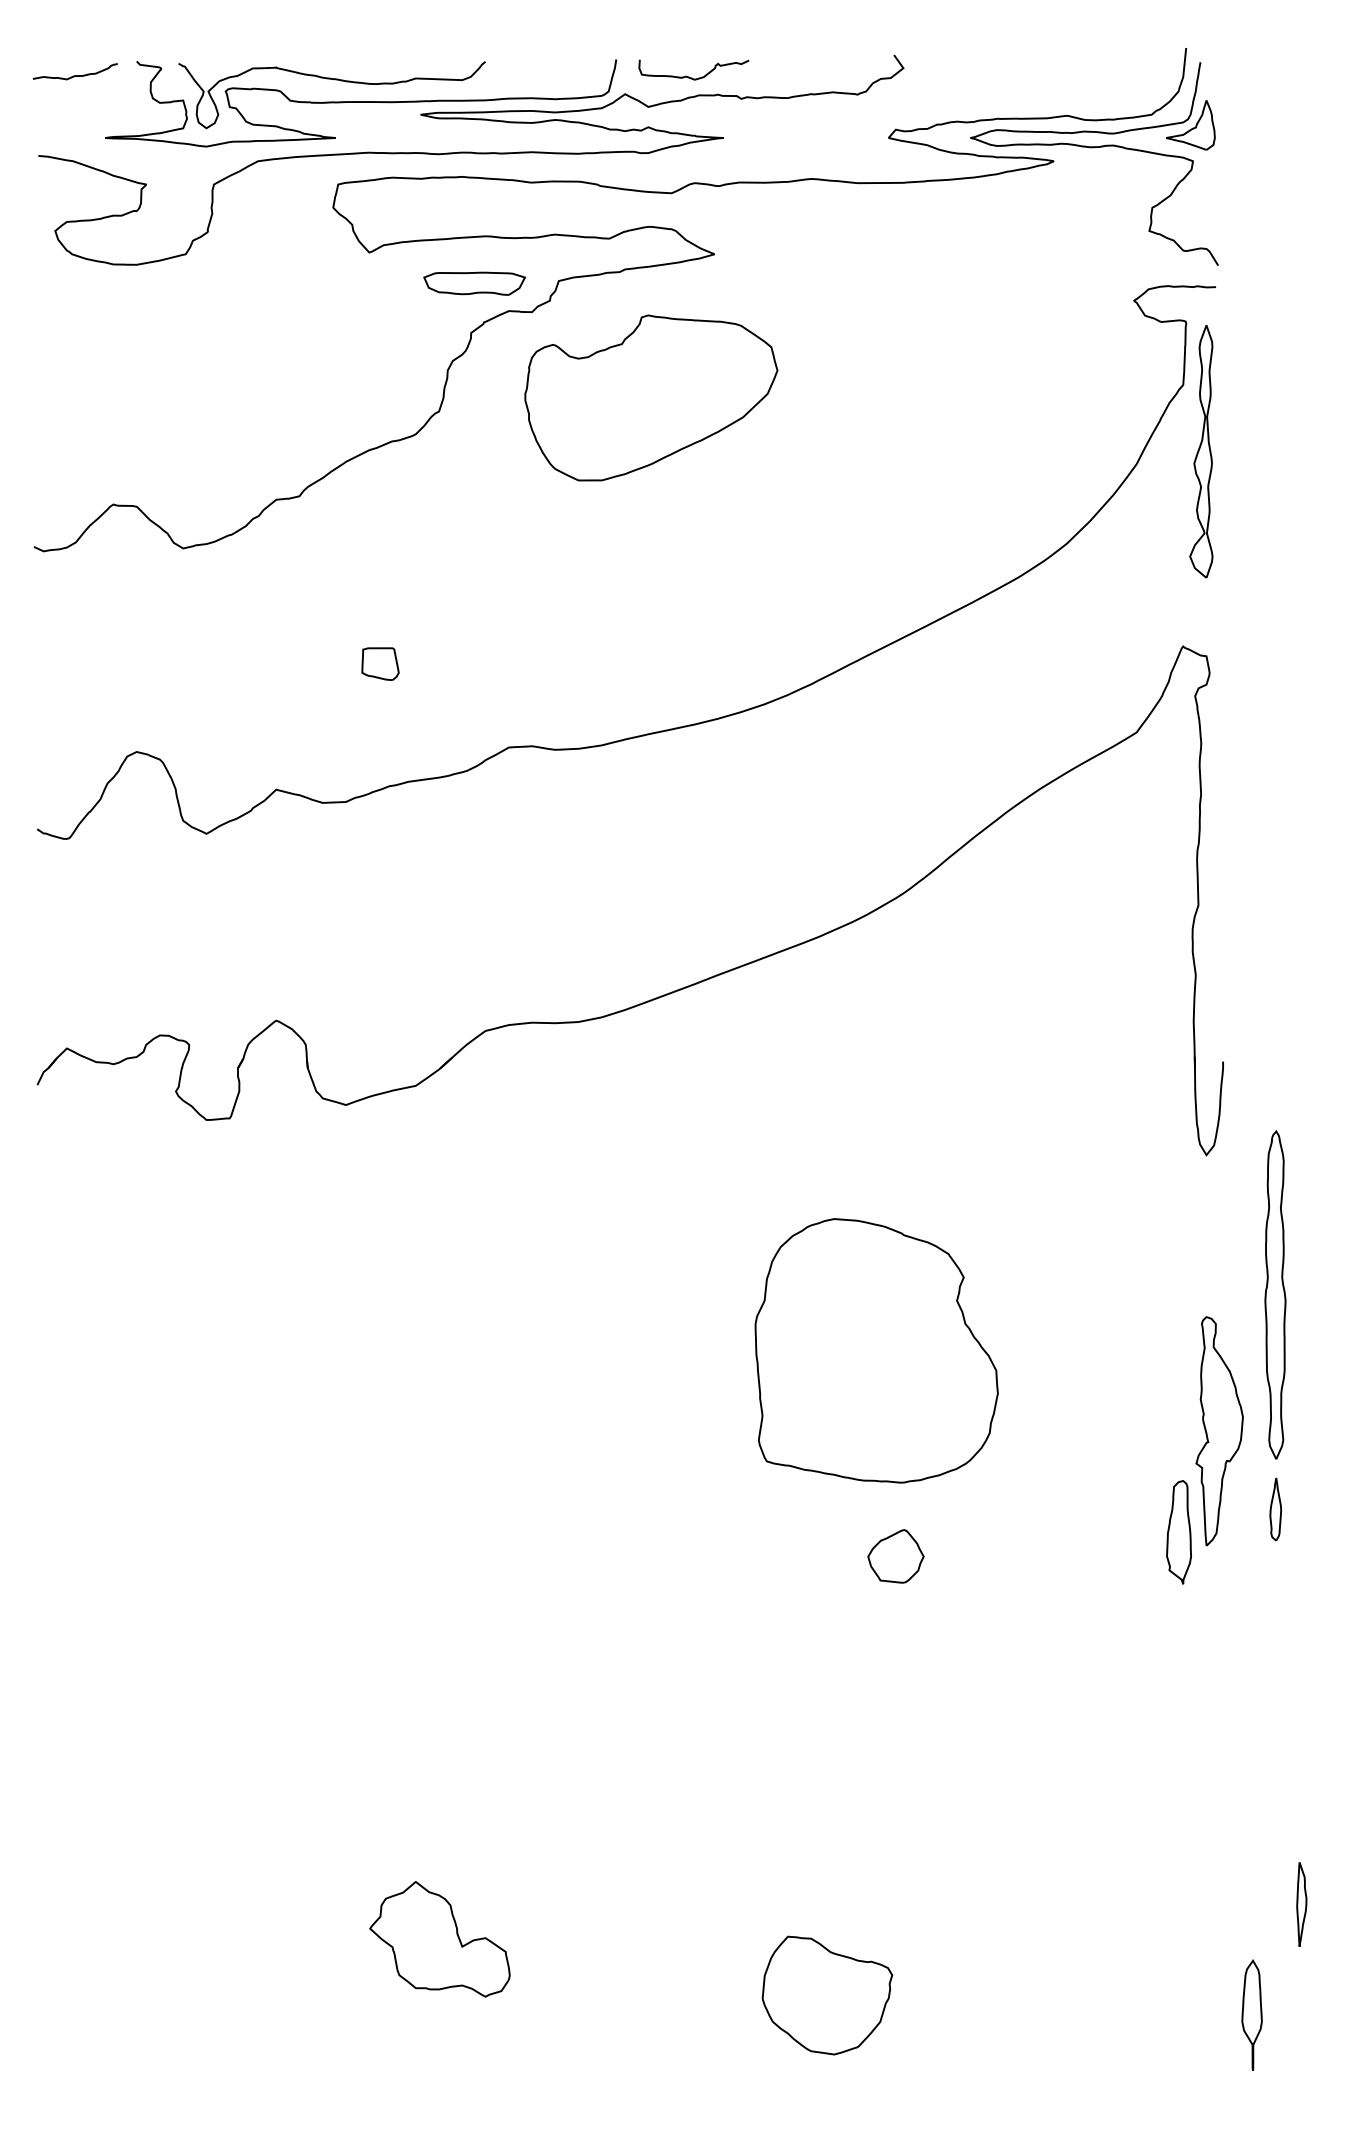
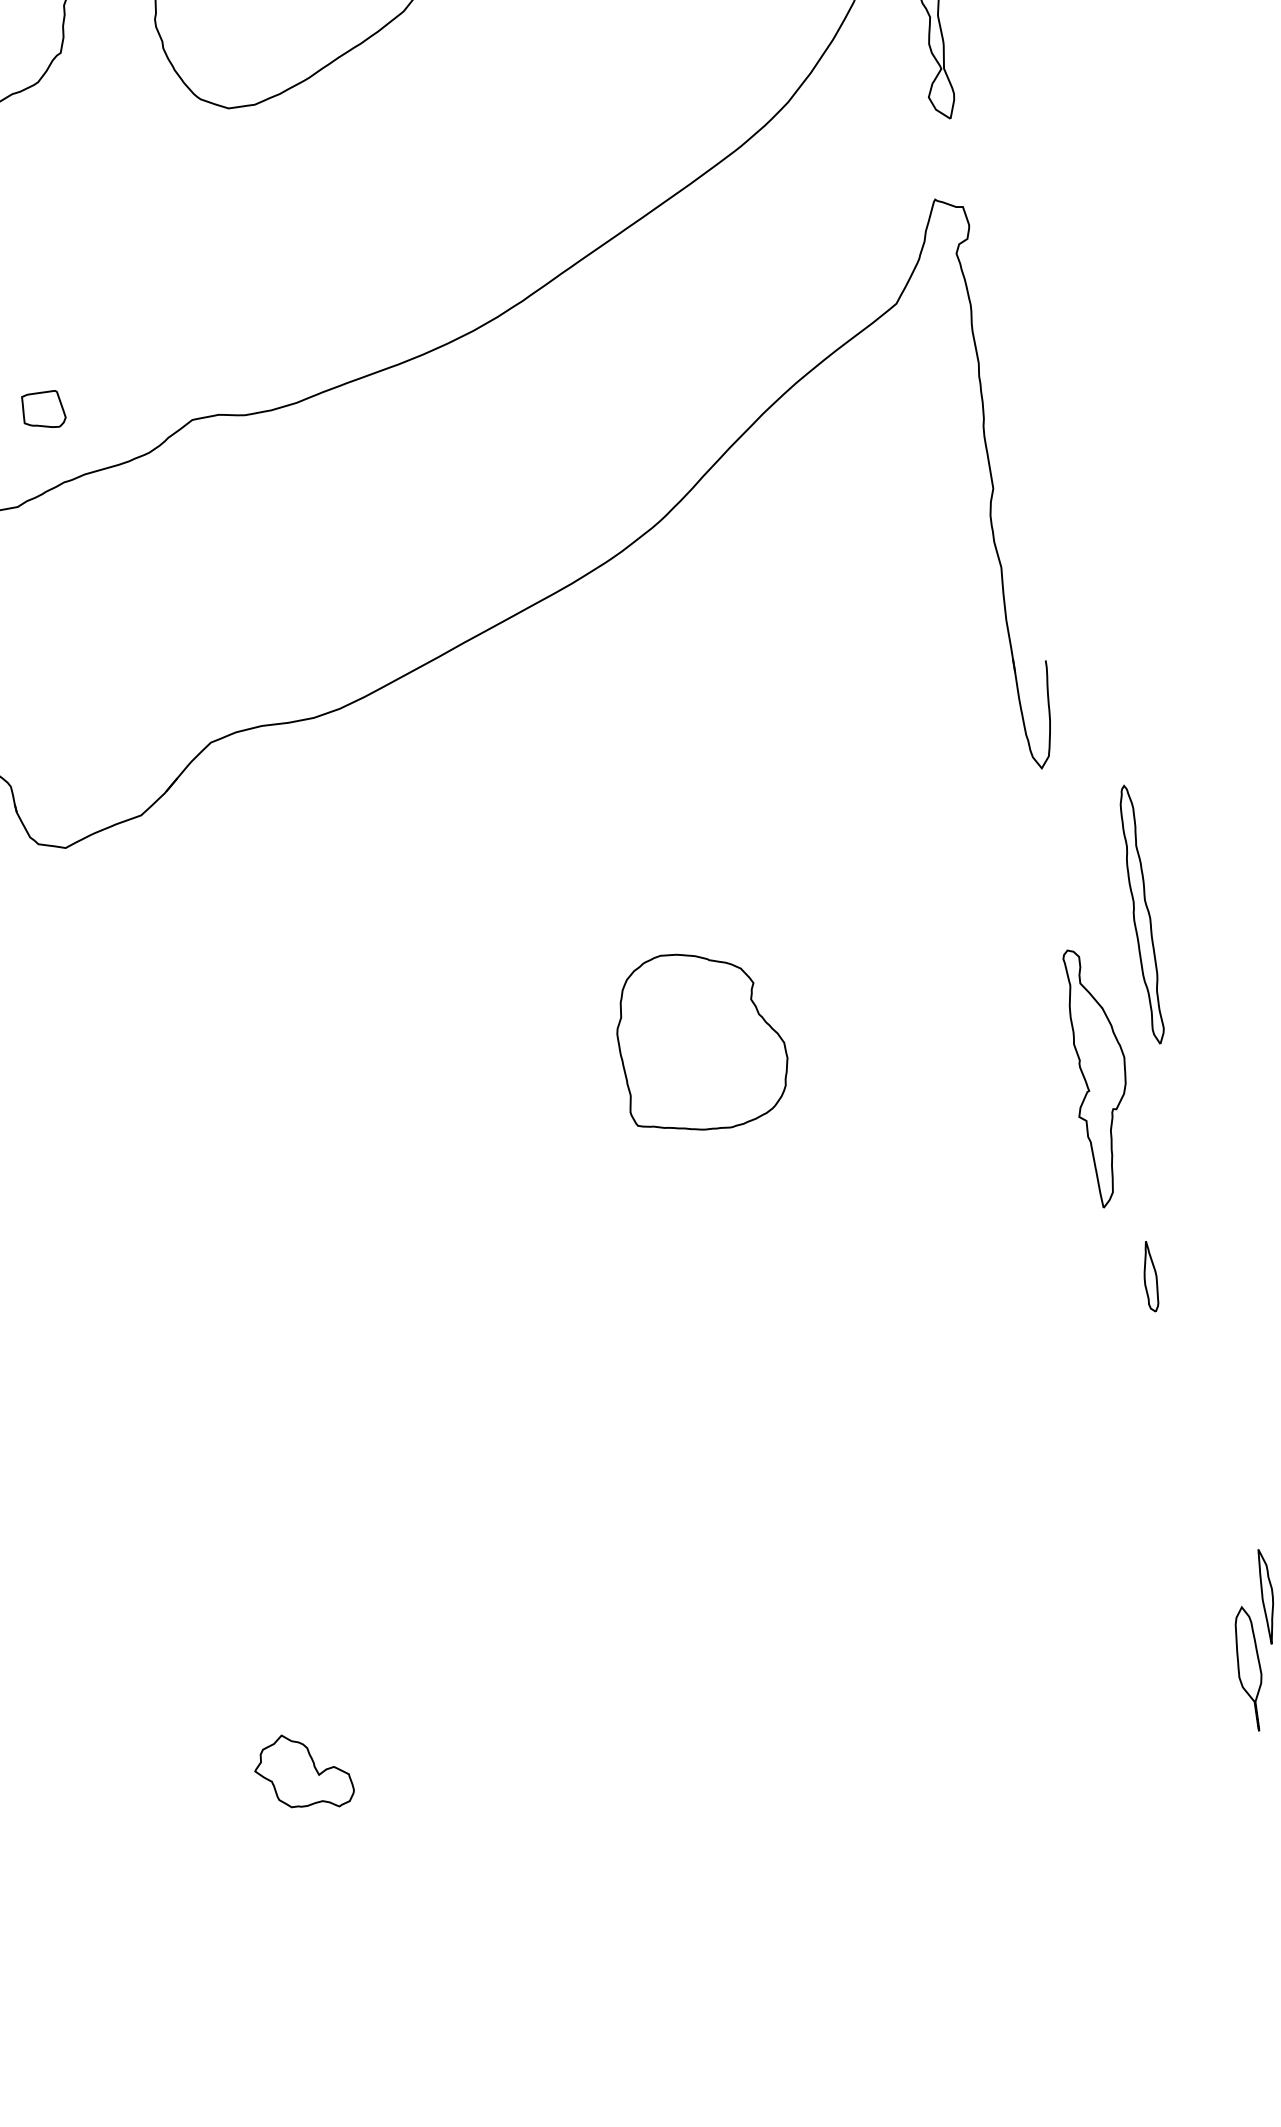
part: (380, 663) -> (43, 409), moved
part: (1275, 1294) -> (1141, 914), size x0.7
part: (876, 1350) -> (701, 1040), size x0.6
part: (1275, 1509) -> (1150, 1276), moved
part: (1178, 1532) -> (1070, 1197), removed
part: (895, 1556) -> (755, 1269), removed
part: (439, 1939) -> (302, 1772), size x0.6
part: (827, 1995) -> (748, 1773), removed
part: (1251, 2014) -> (1248, 1667), moved

